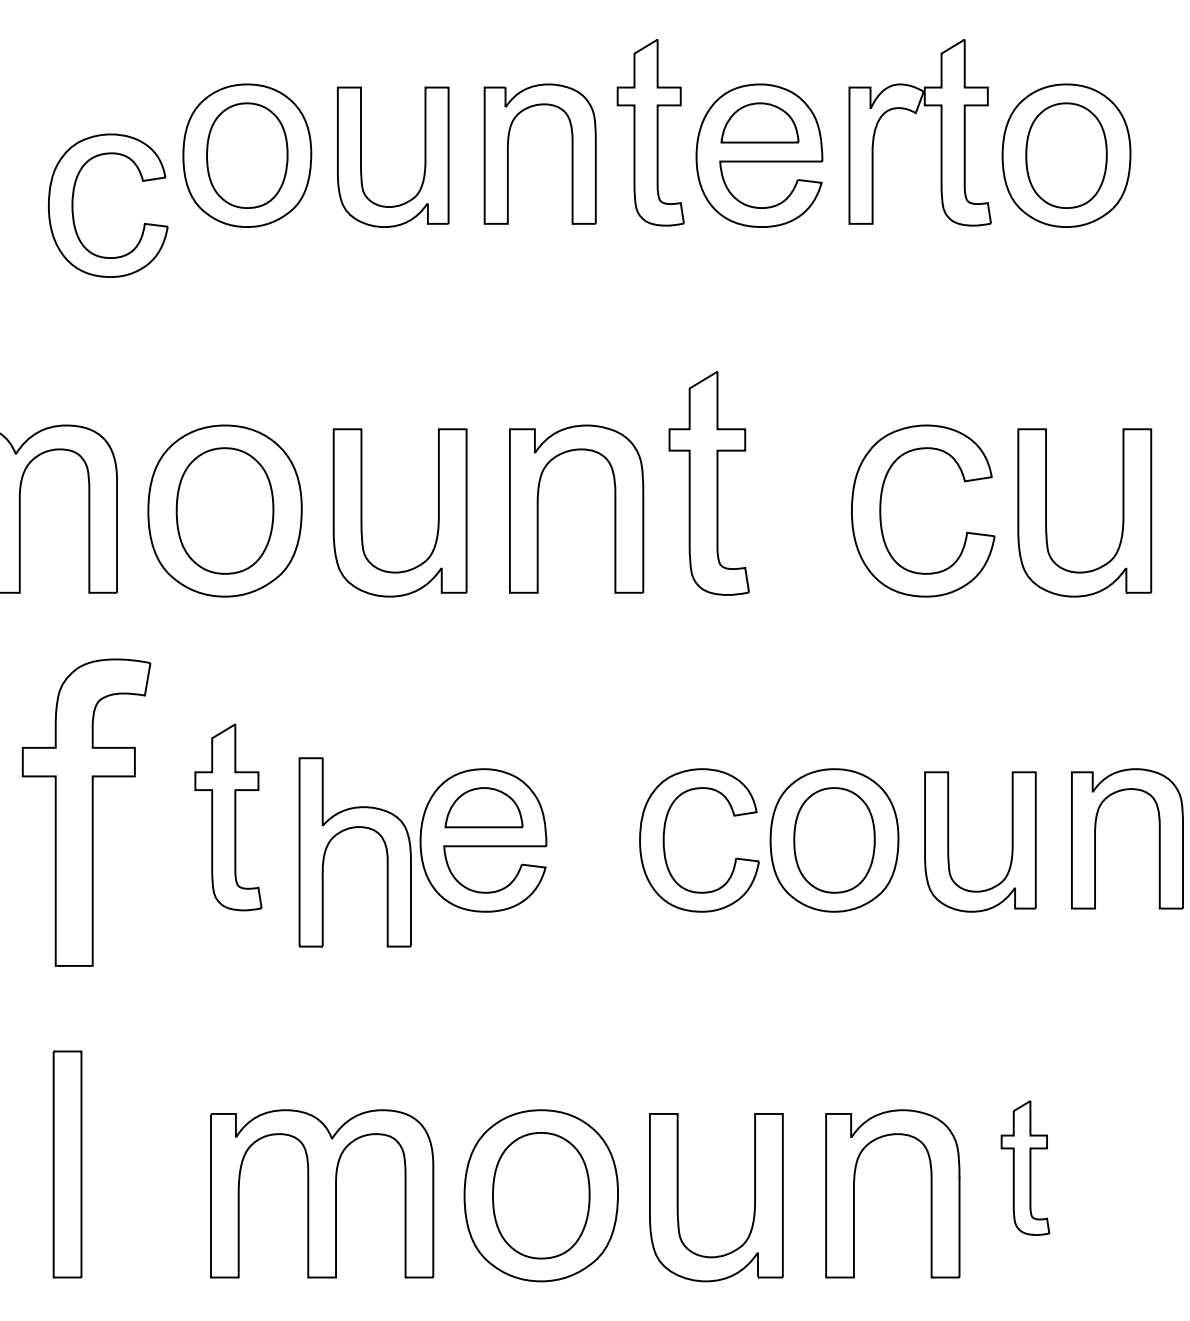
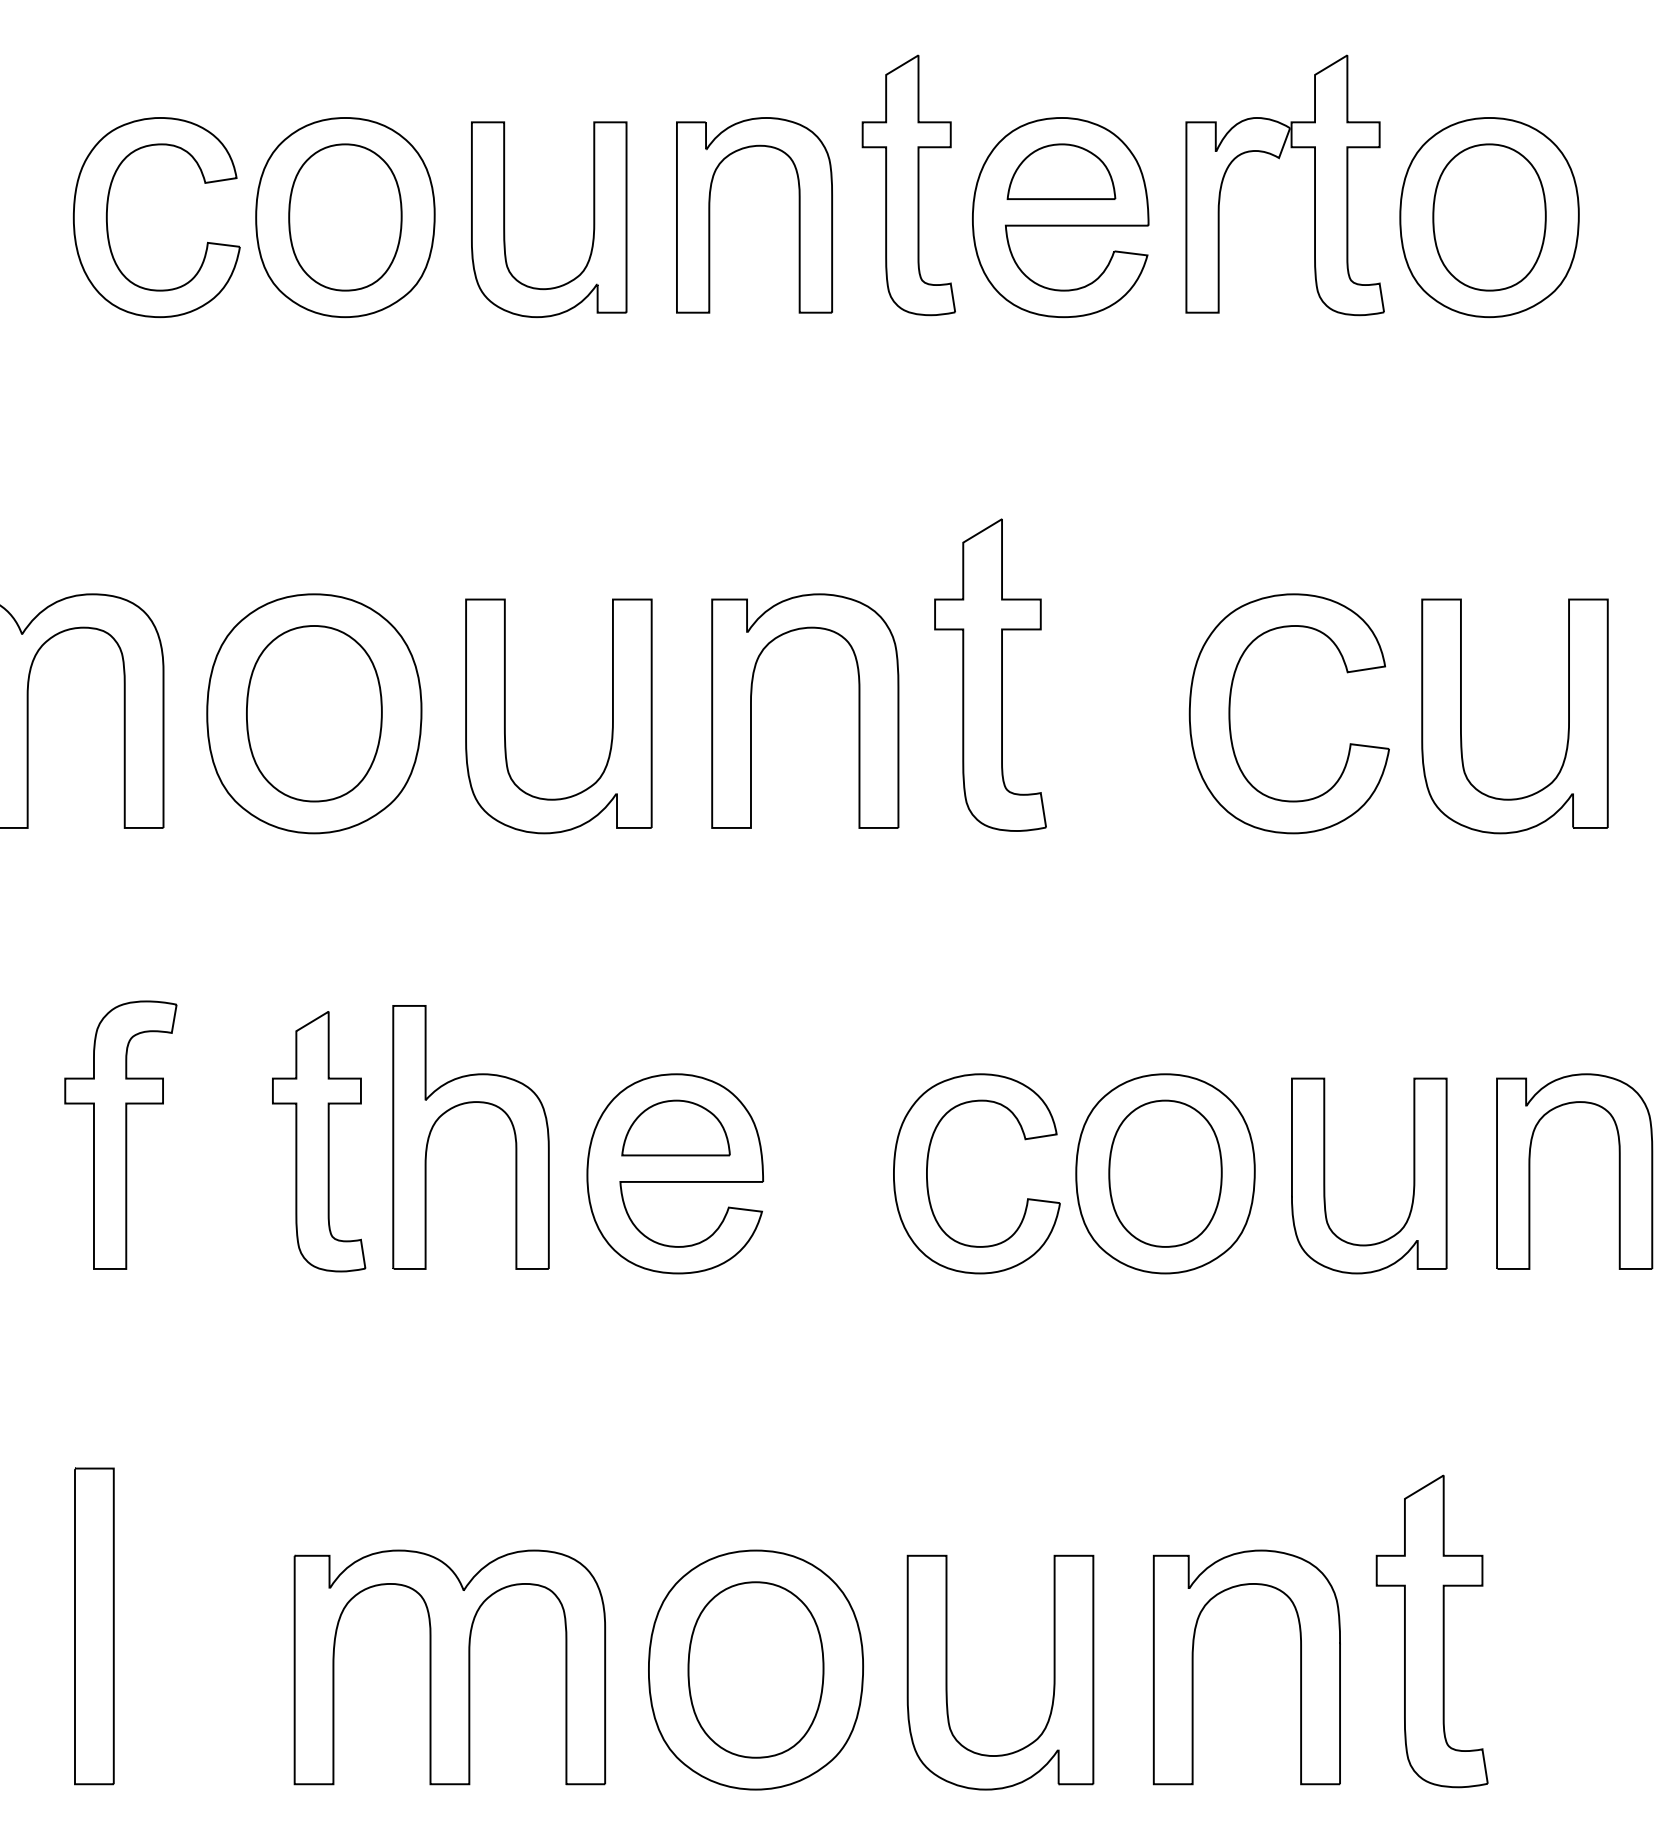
part: (73, 205) -> (108, 217), moved
part: (86, 812) -> (120, 1134), size x0.62
part: (344, 831) -> (456, 1108), moved
part: (1025, 1167) -> (1432, 1630), size x1.67

